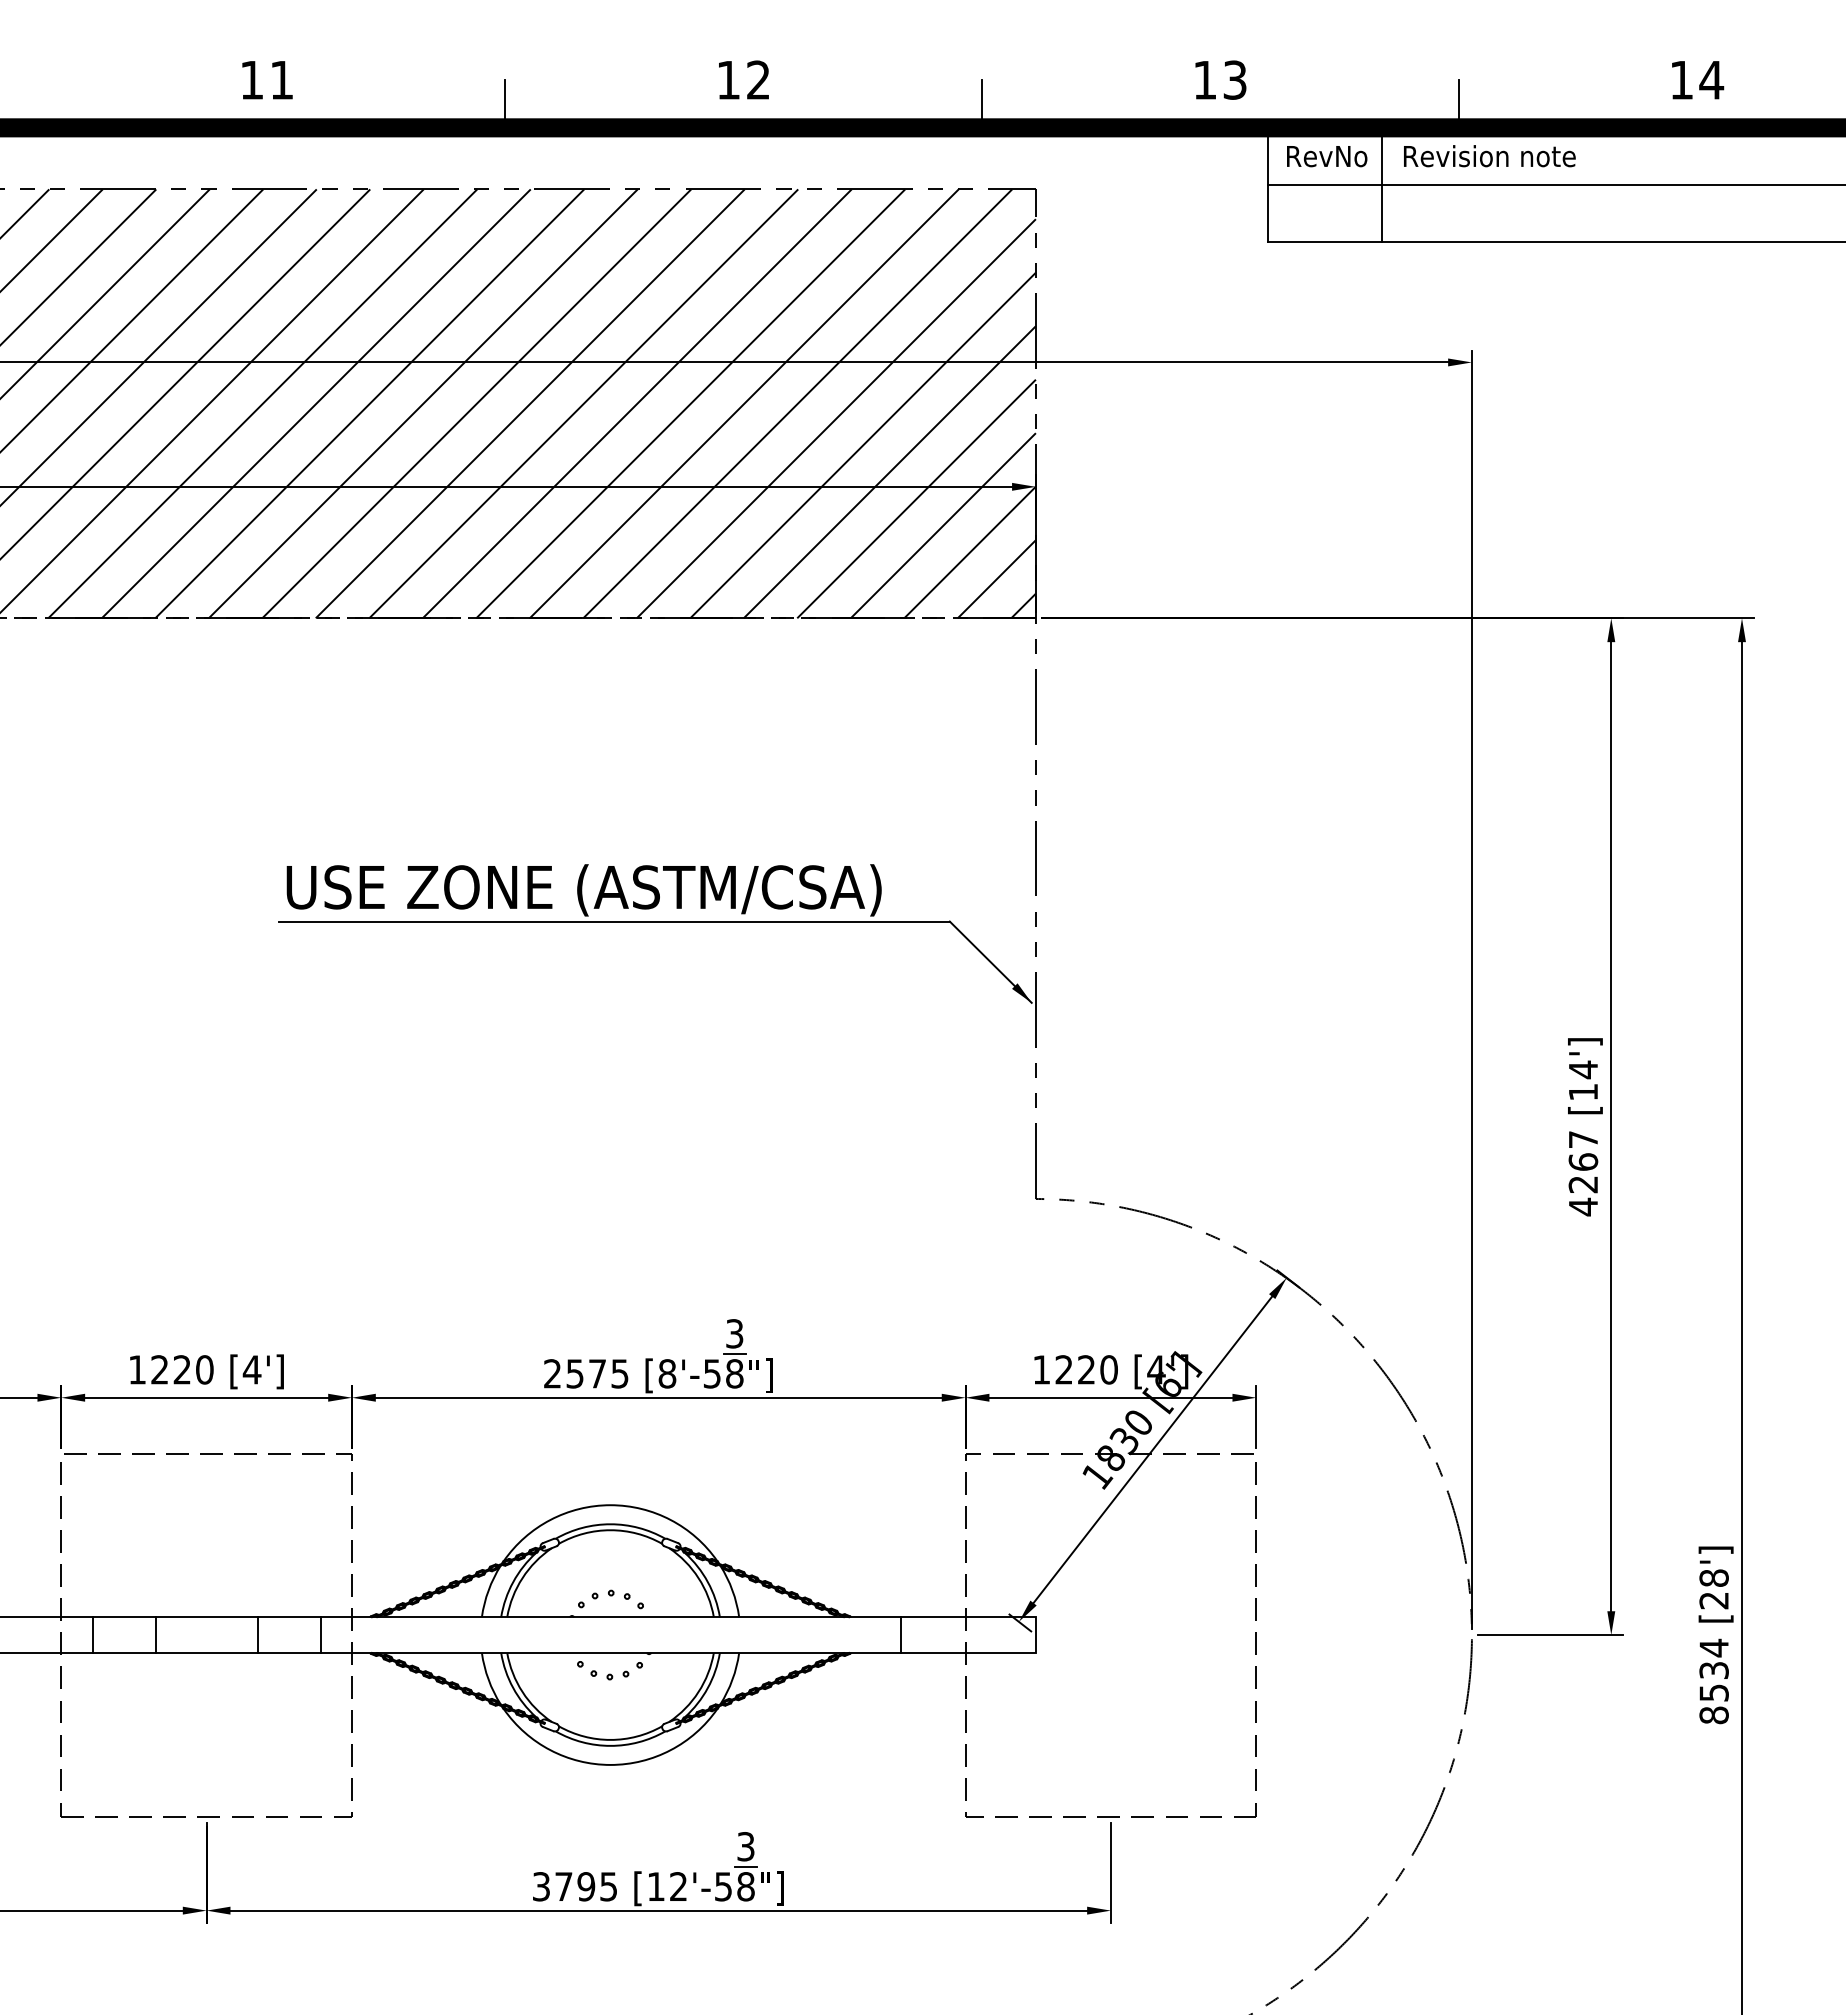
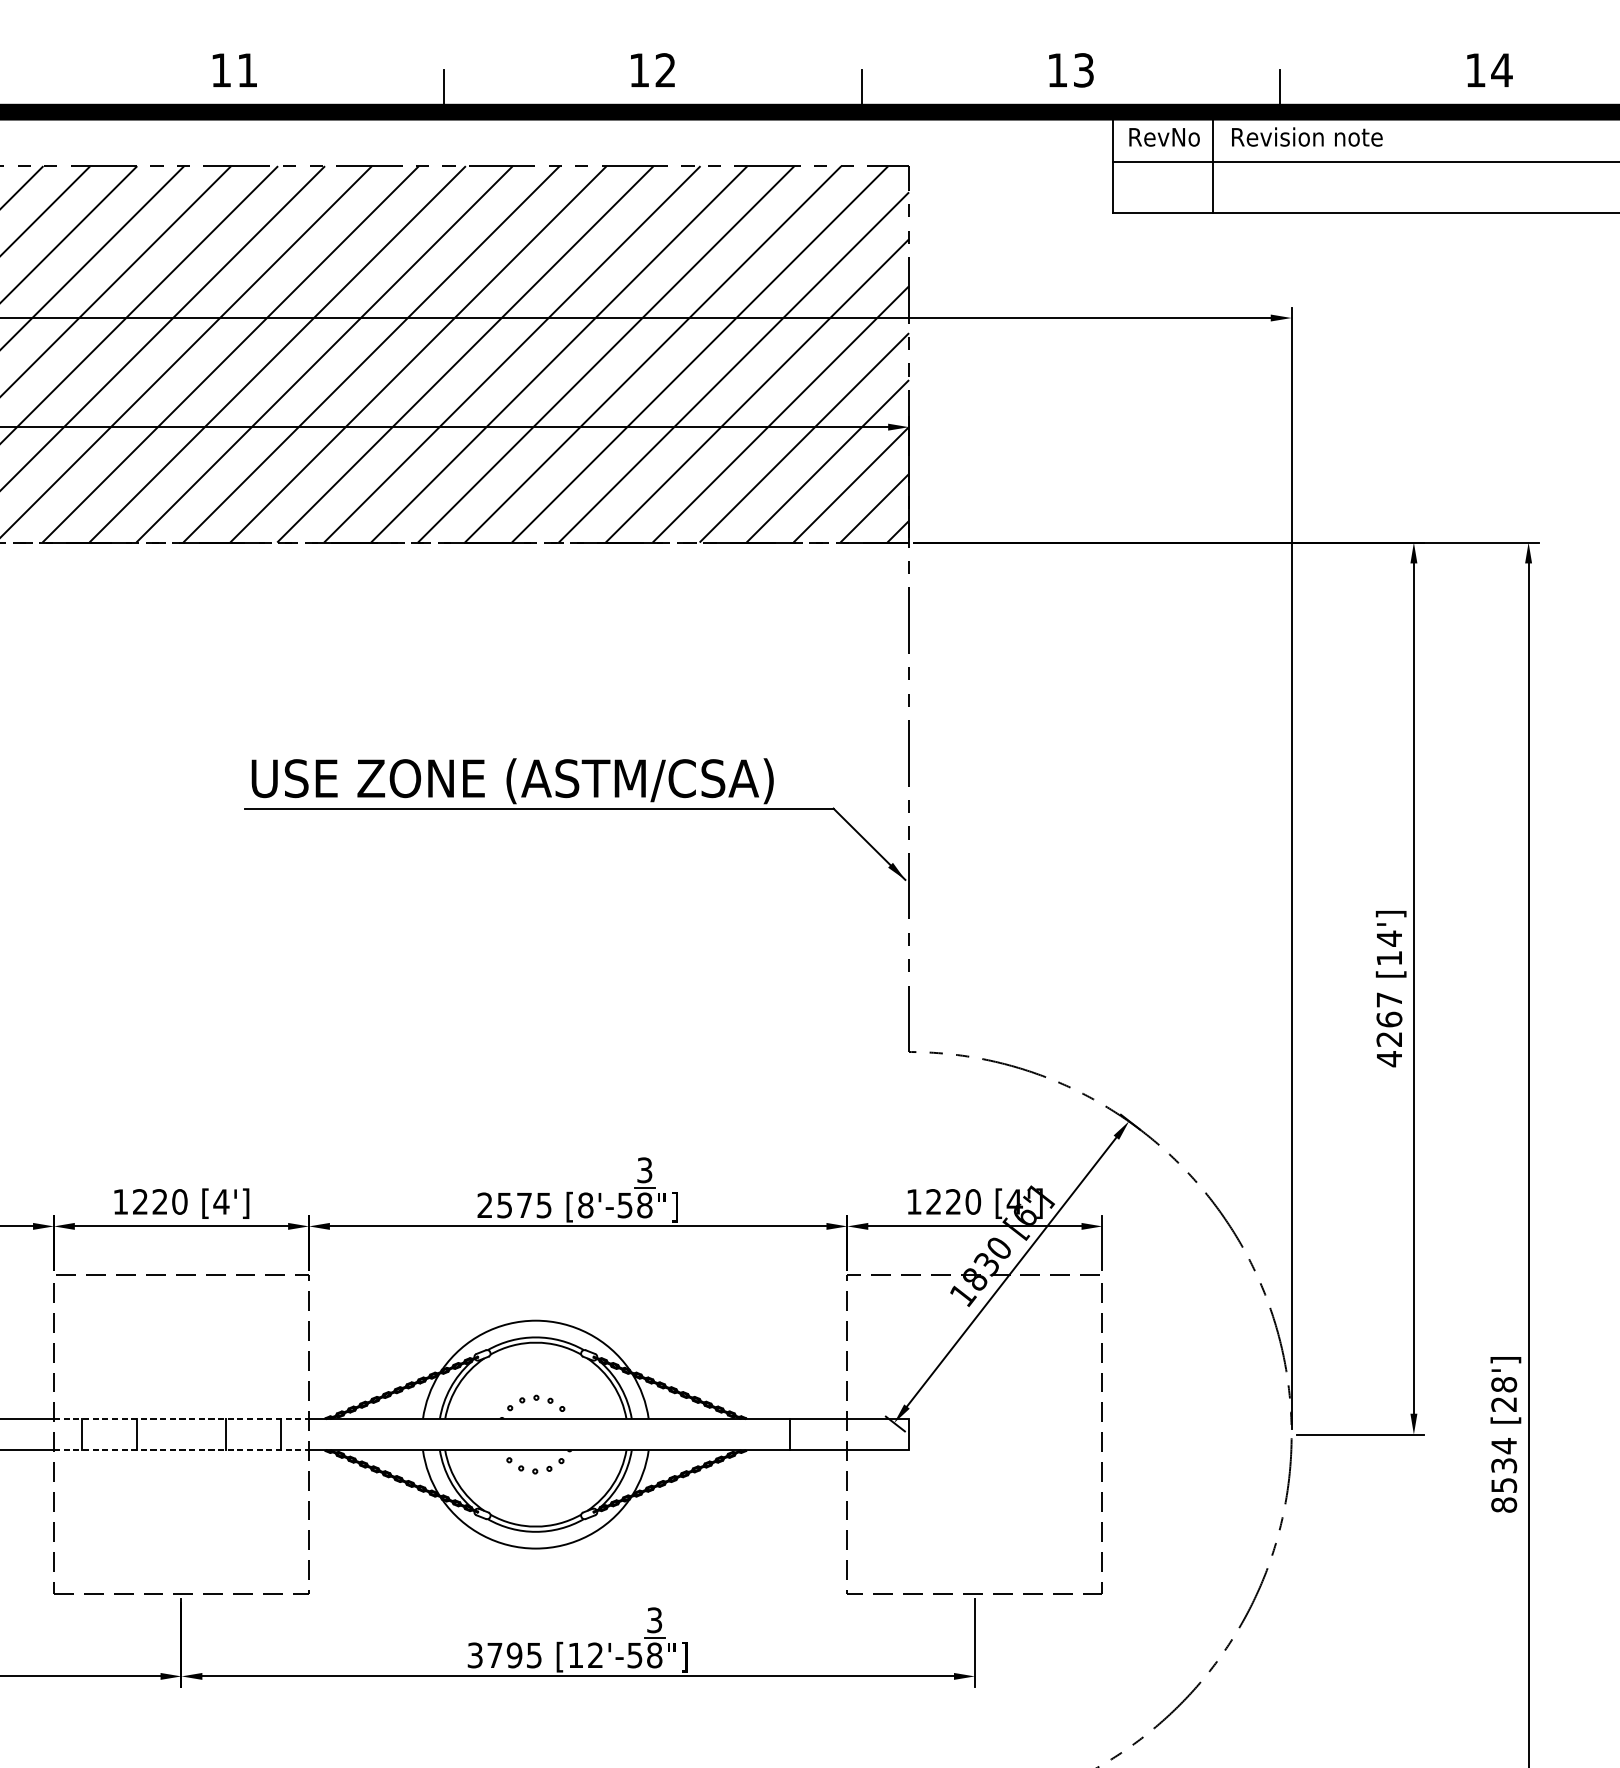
line: (207, 1617) -> (182, 1419), solid -> dashed
line: (207, 1652) -> (182, 1449), solid -> dashed

